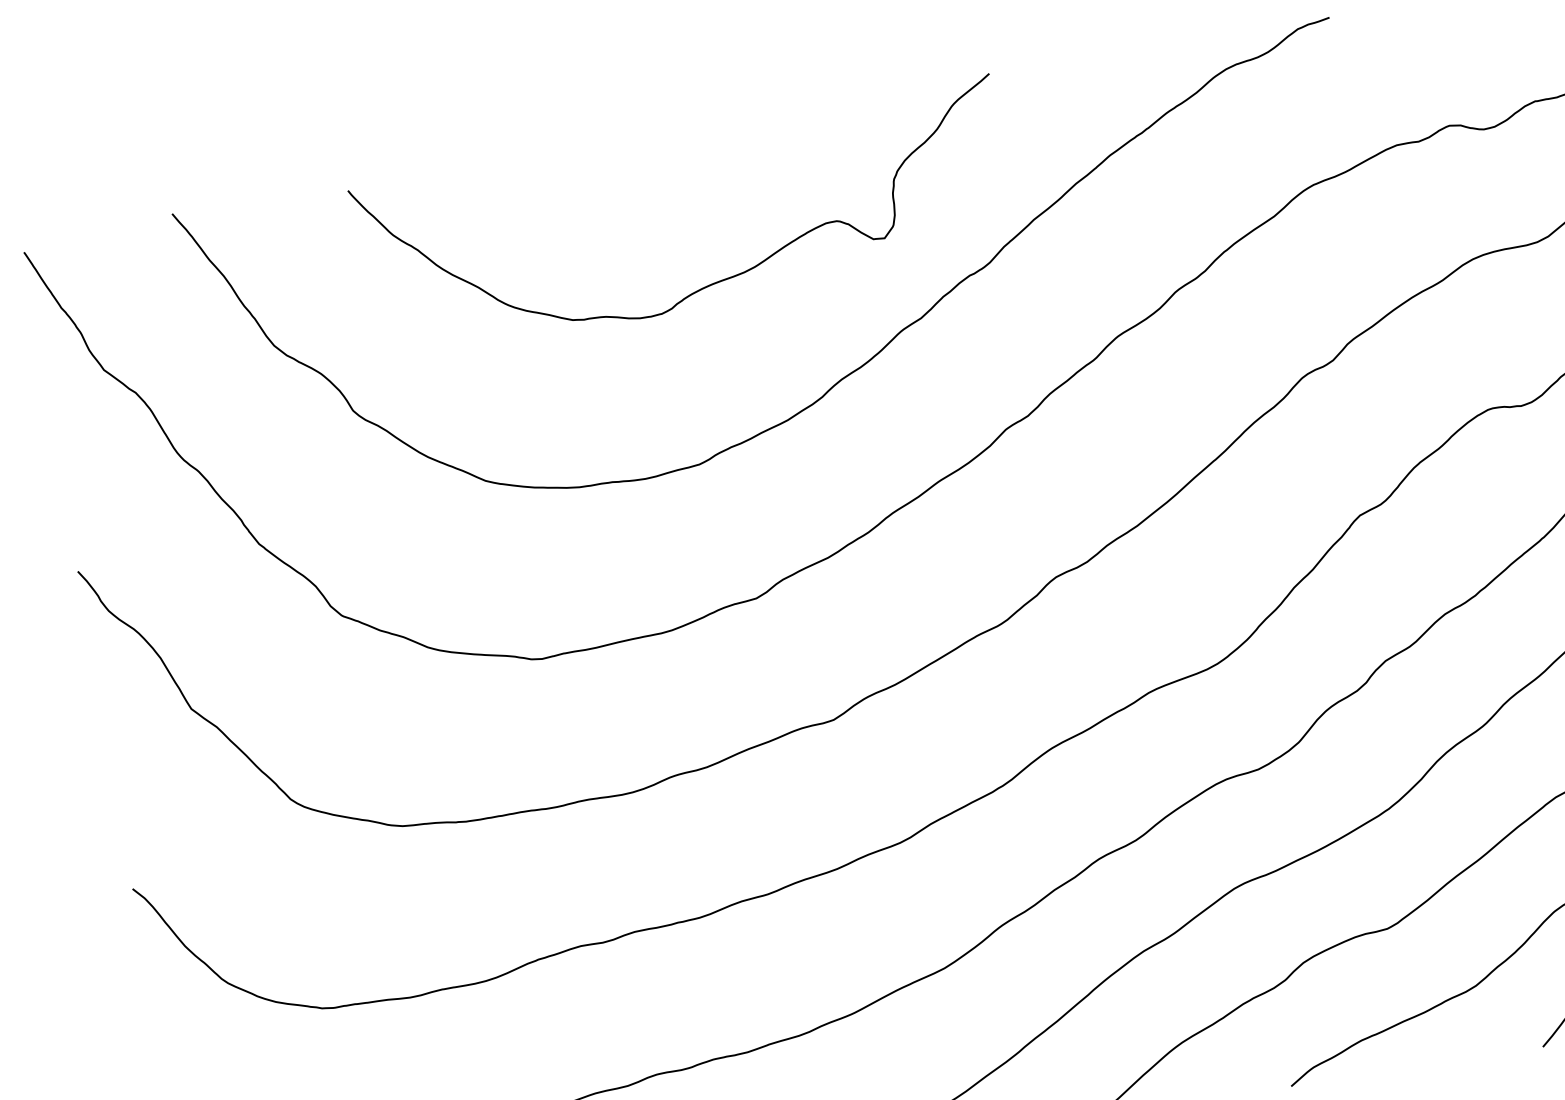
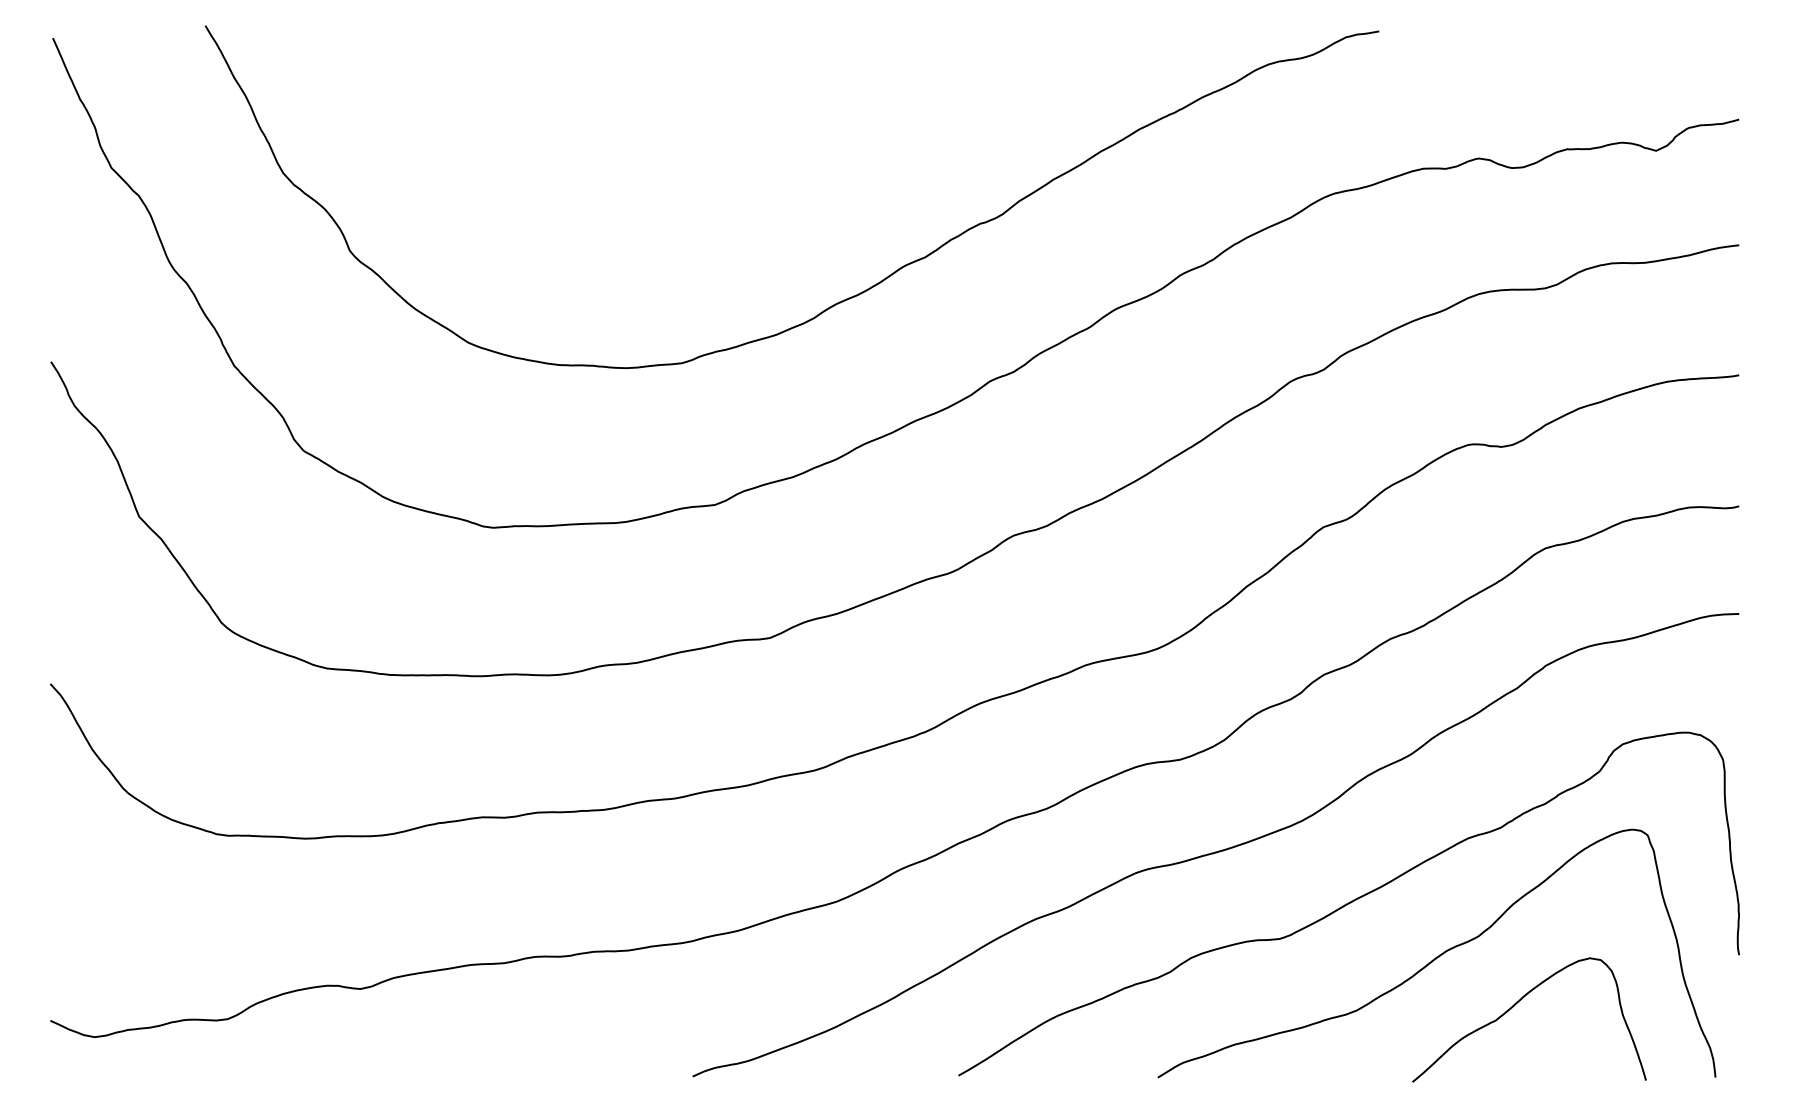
curve: (713, 282) -> (726, 186), removed

